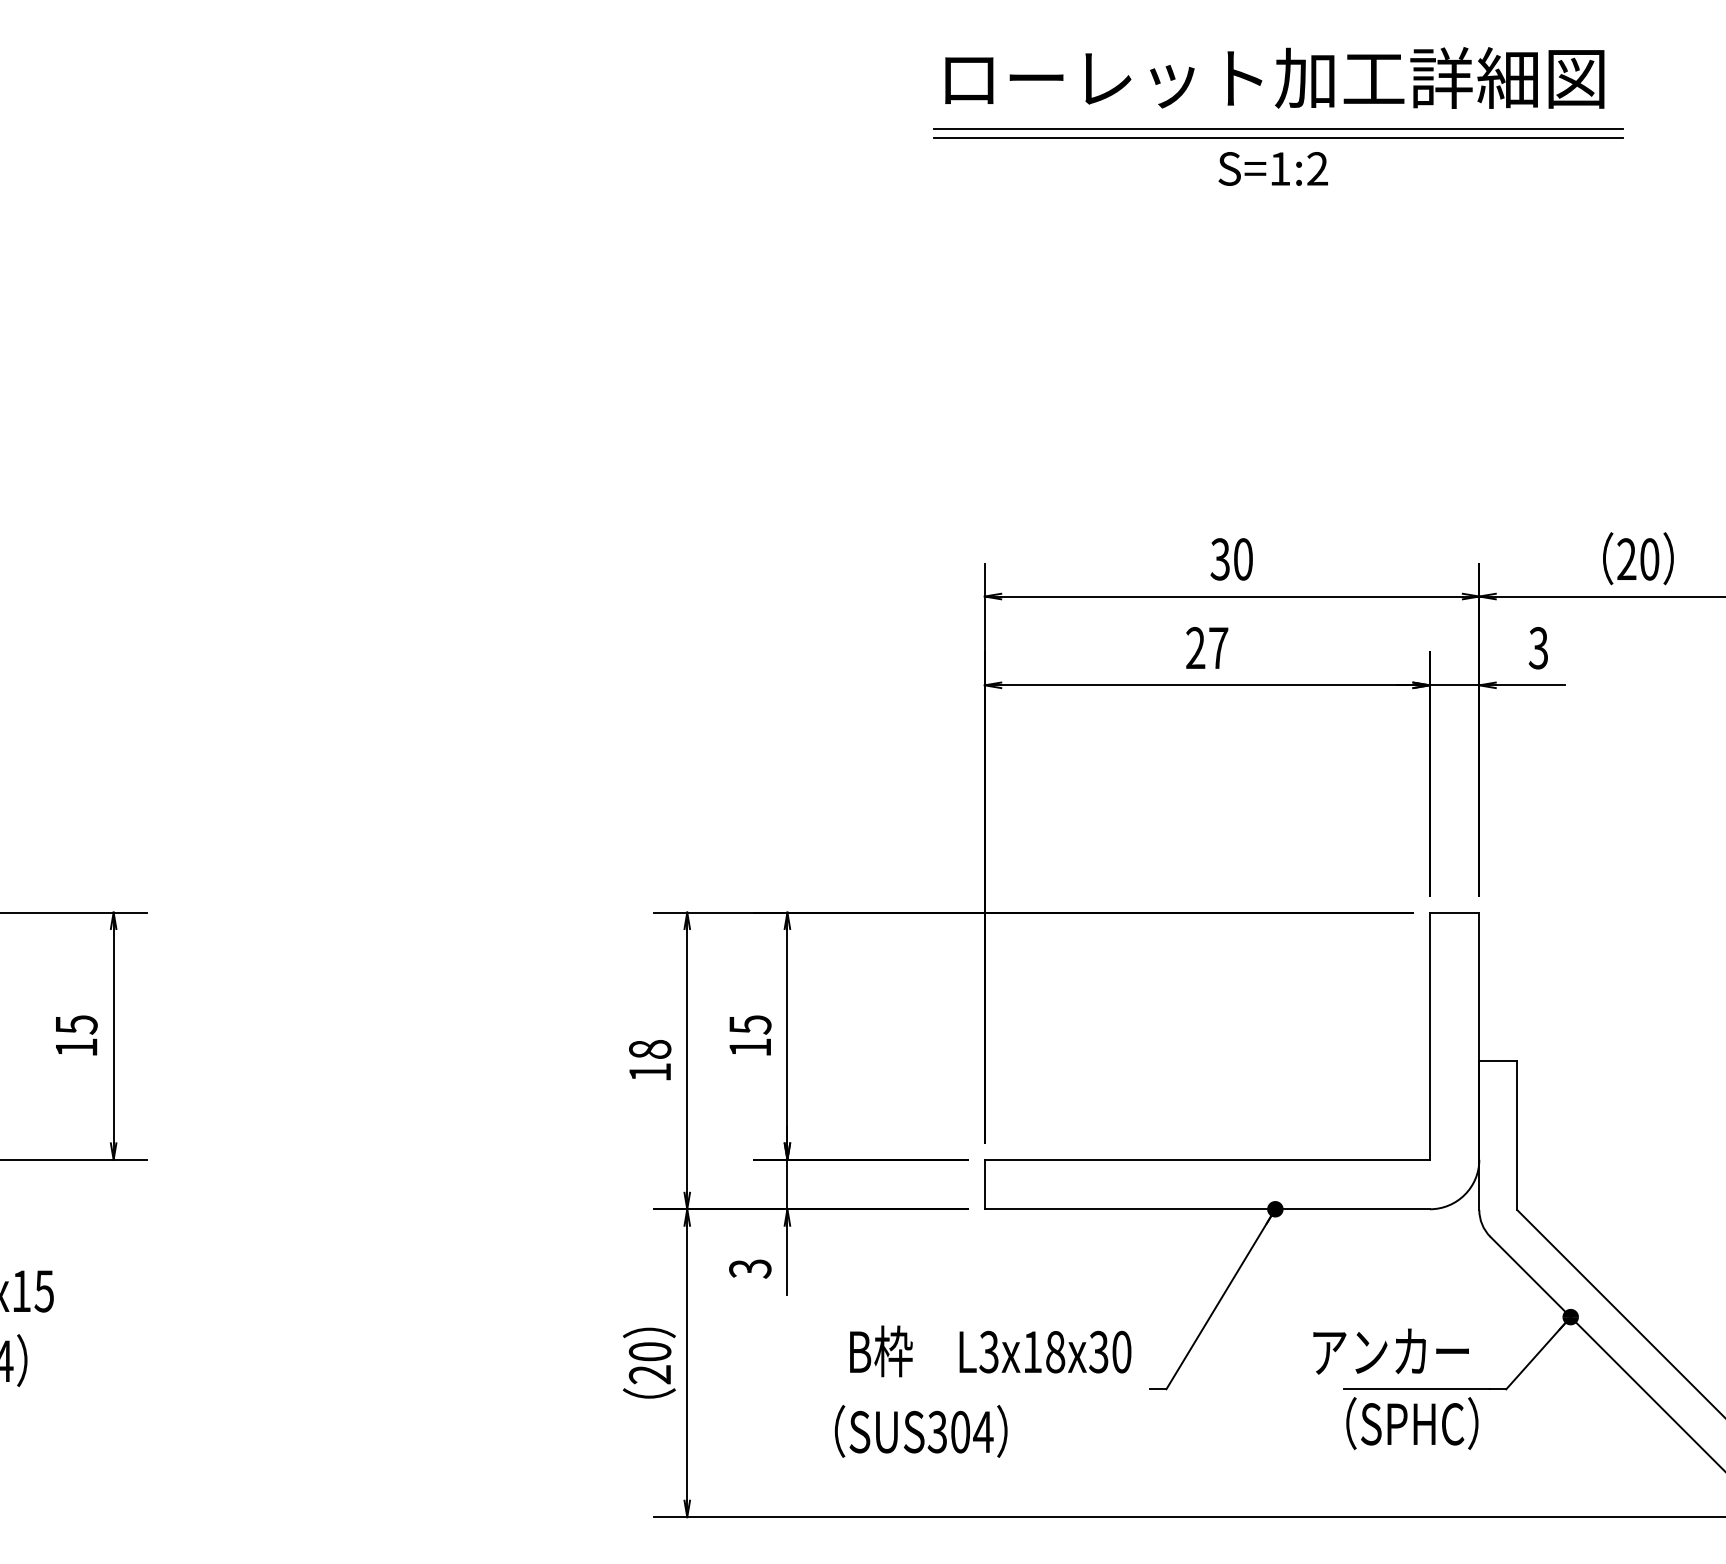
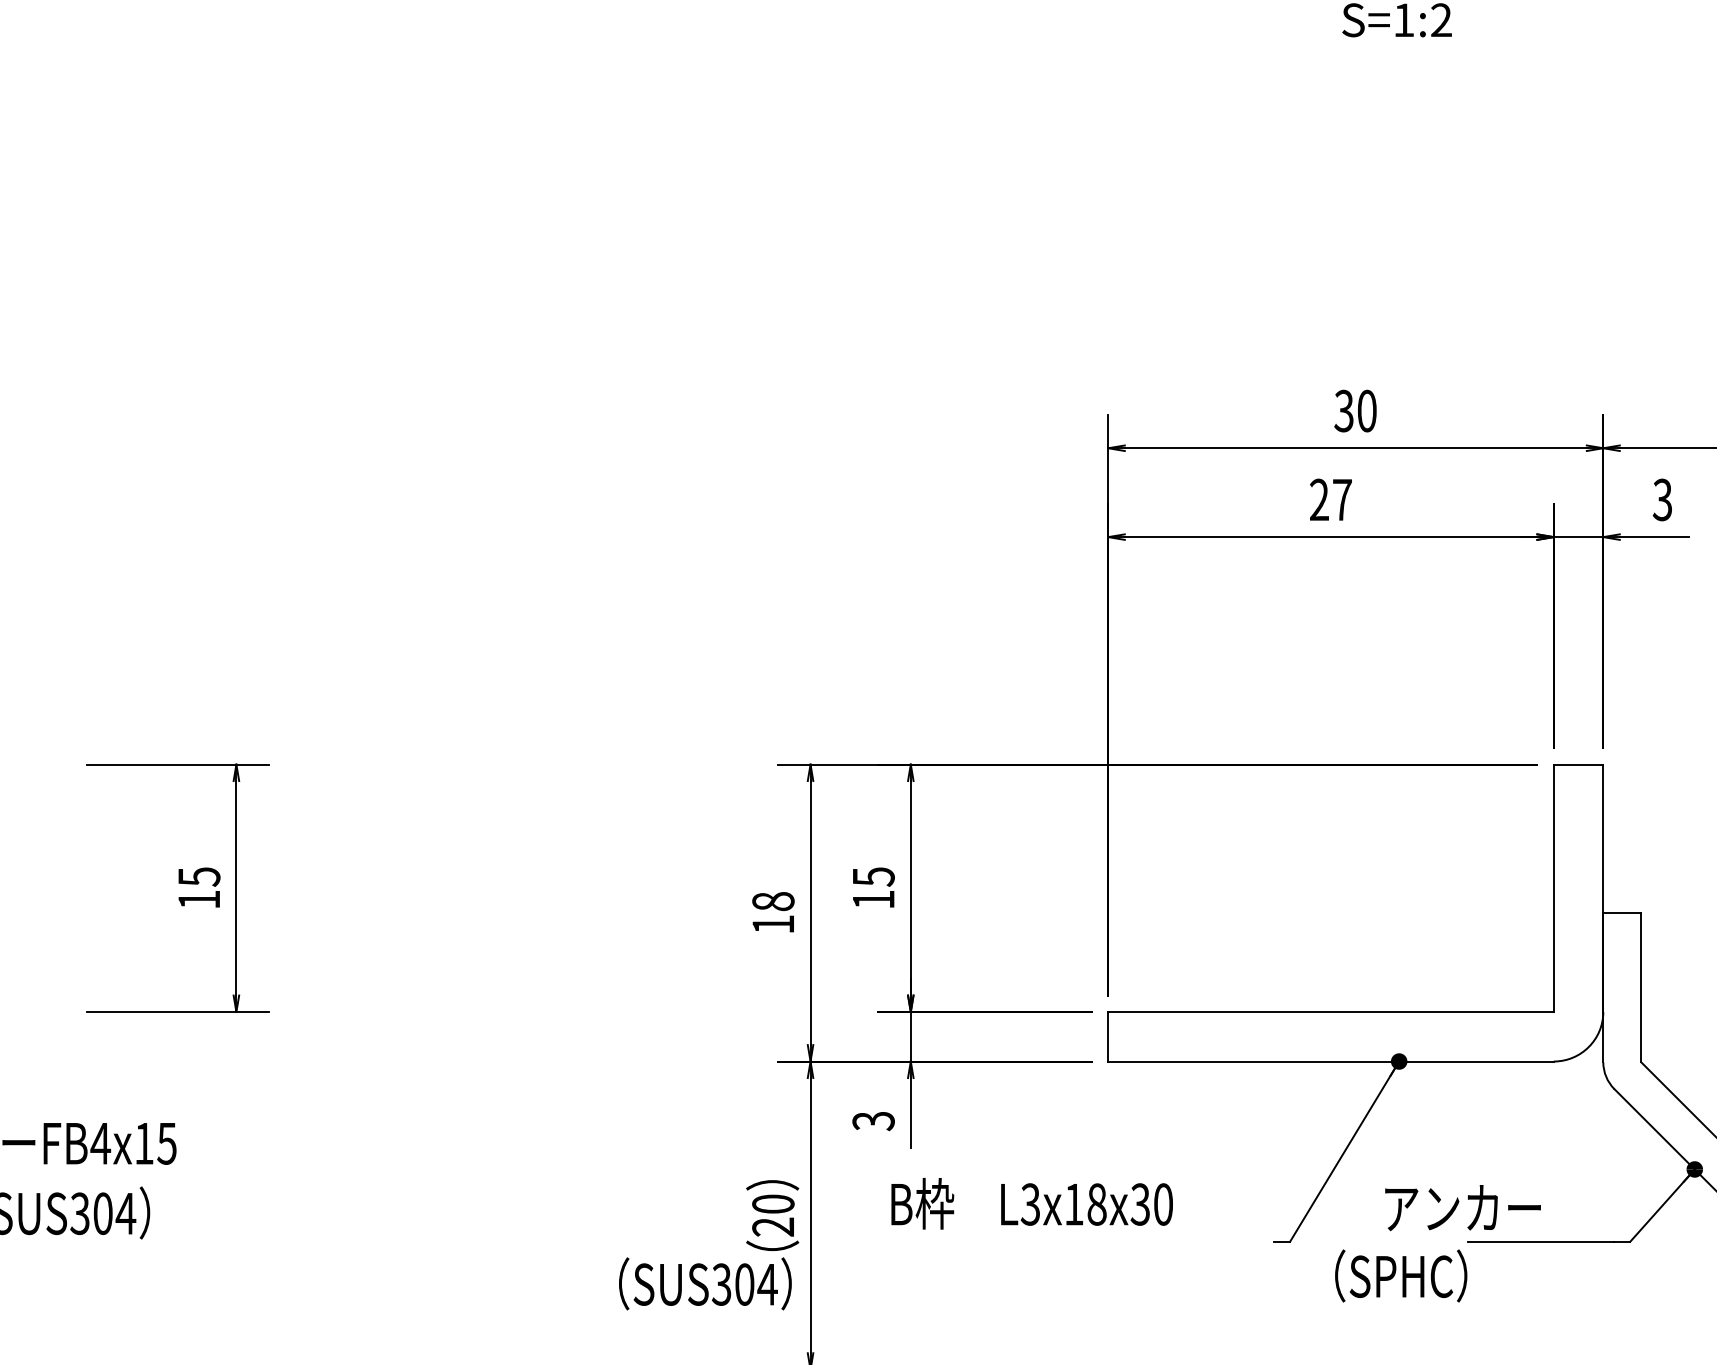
text: (990, 1351) -> (1031, 1203), moved
text: (1390, 1351) -> (1462, 1207), moved
text: (1412, 1423) -> (1401, 1275), moved
text: (920, 1431) -> (704, 1283), moved

